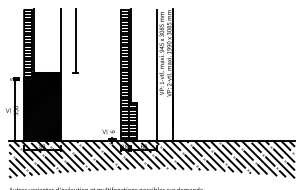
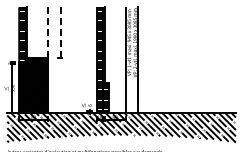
line: (60, 40) -> (48, 32), solid -> dashed
line: (75, 40) -> (60, 32), solid -> dashed

